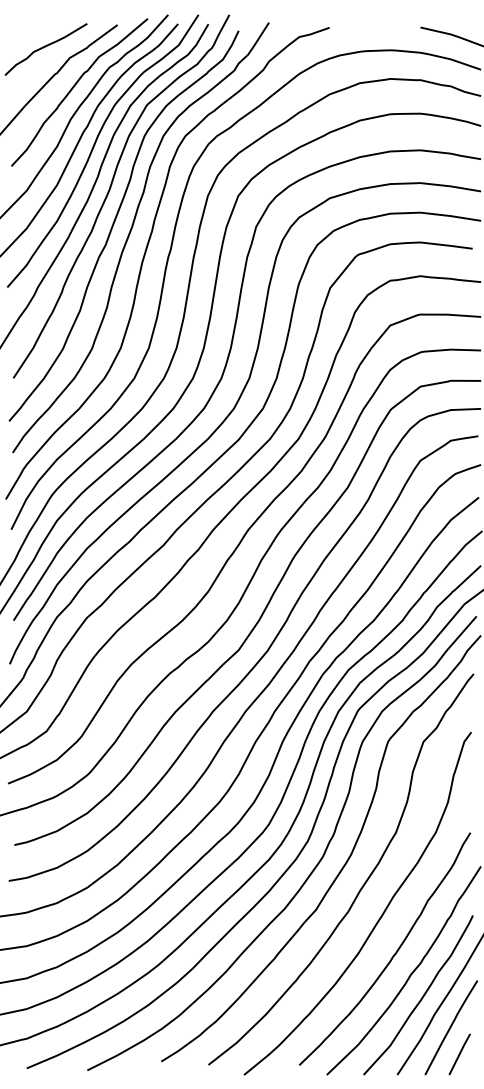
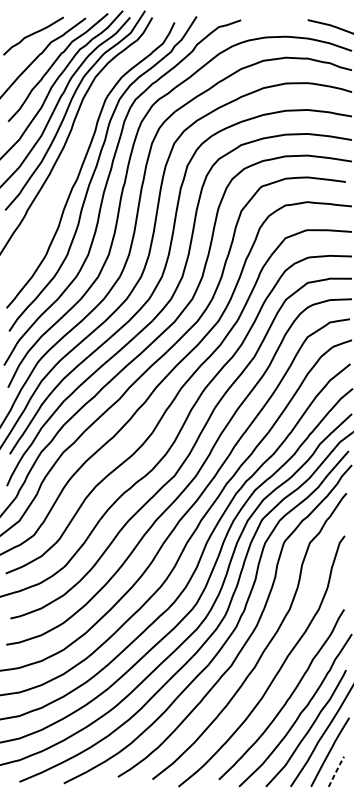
curve: (110, 190) -> (80, 139), removed
line: (459, 1053) -> (336, 771), solid -> dashed

